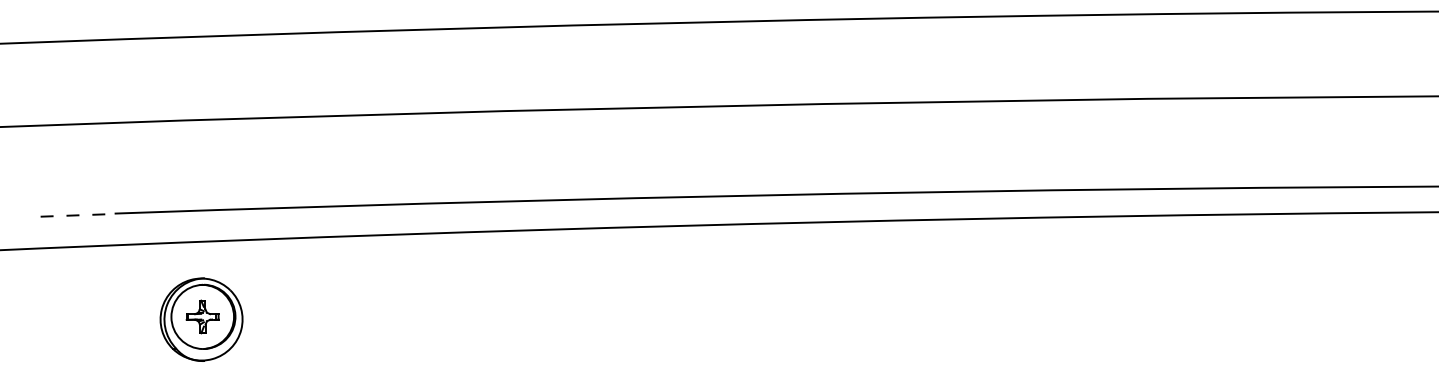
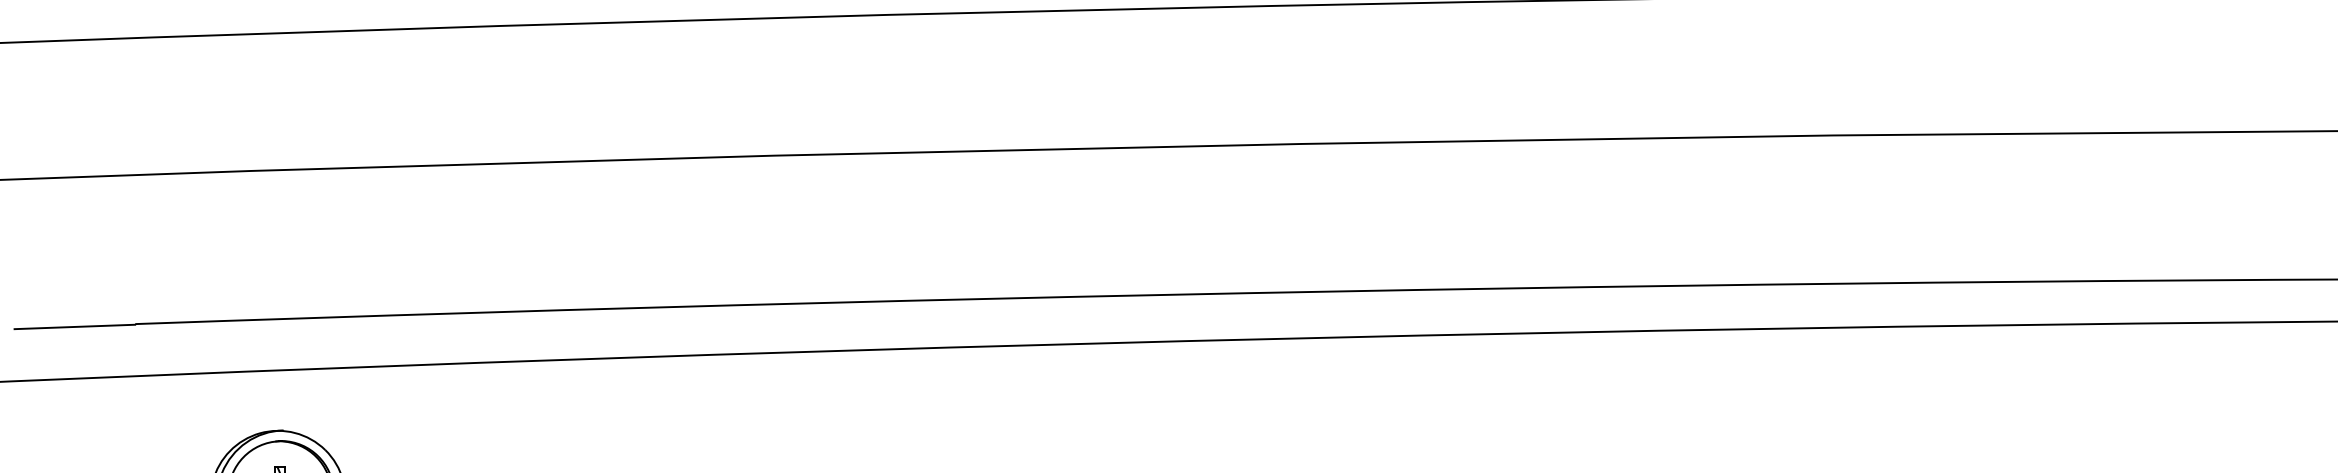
line: (78, 215) -> (75, 327), dashed -> solid

